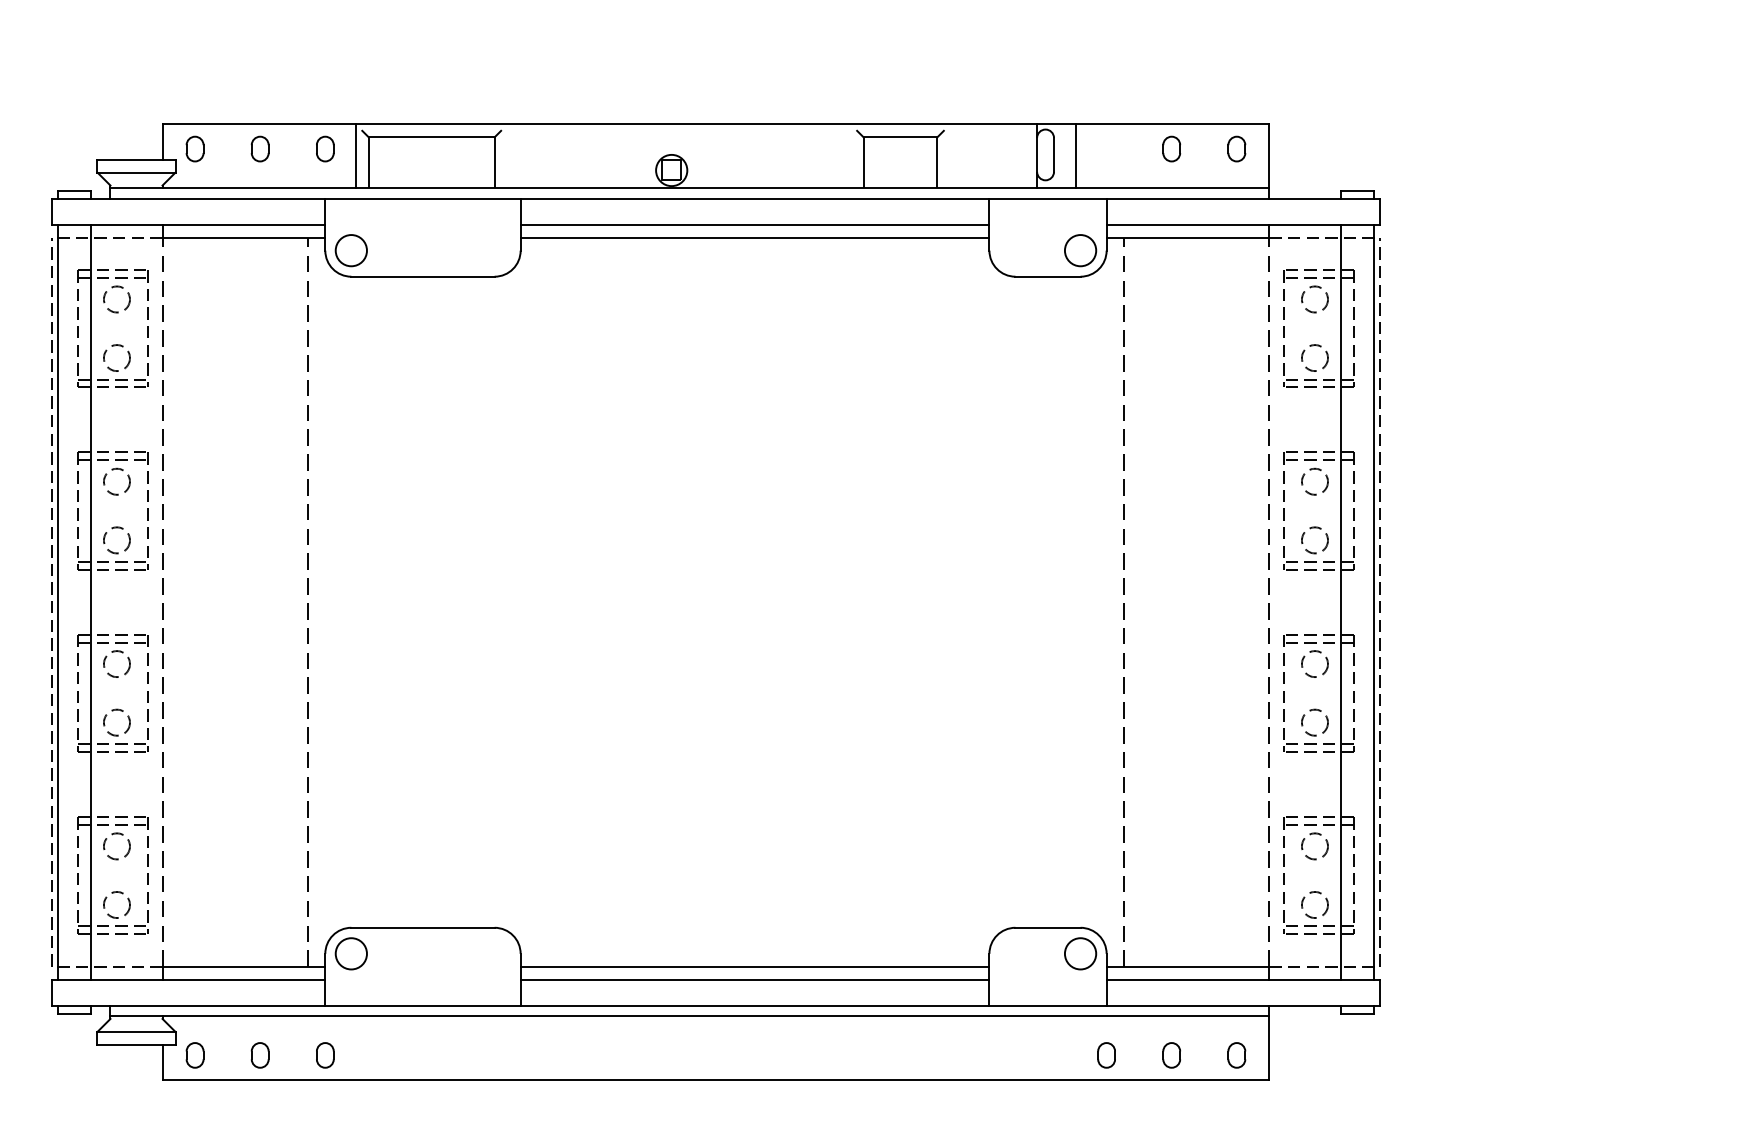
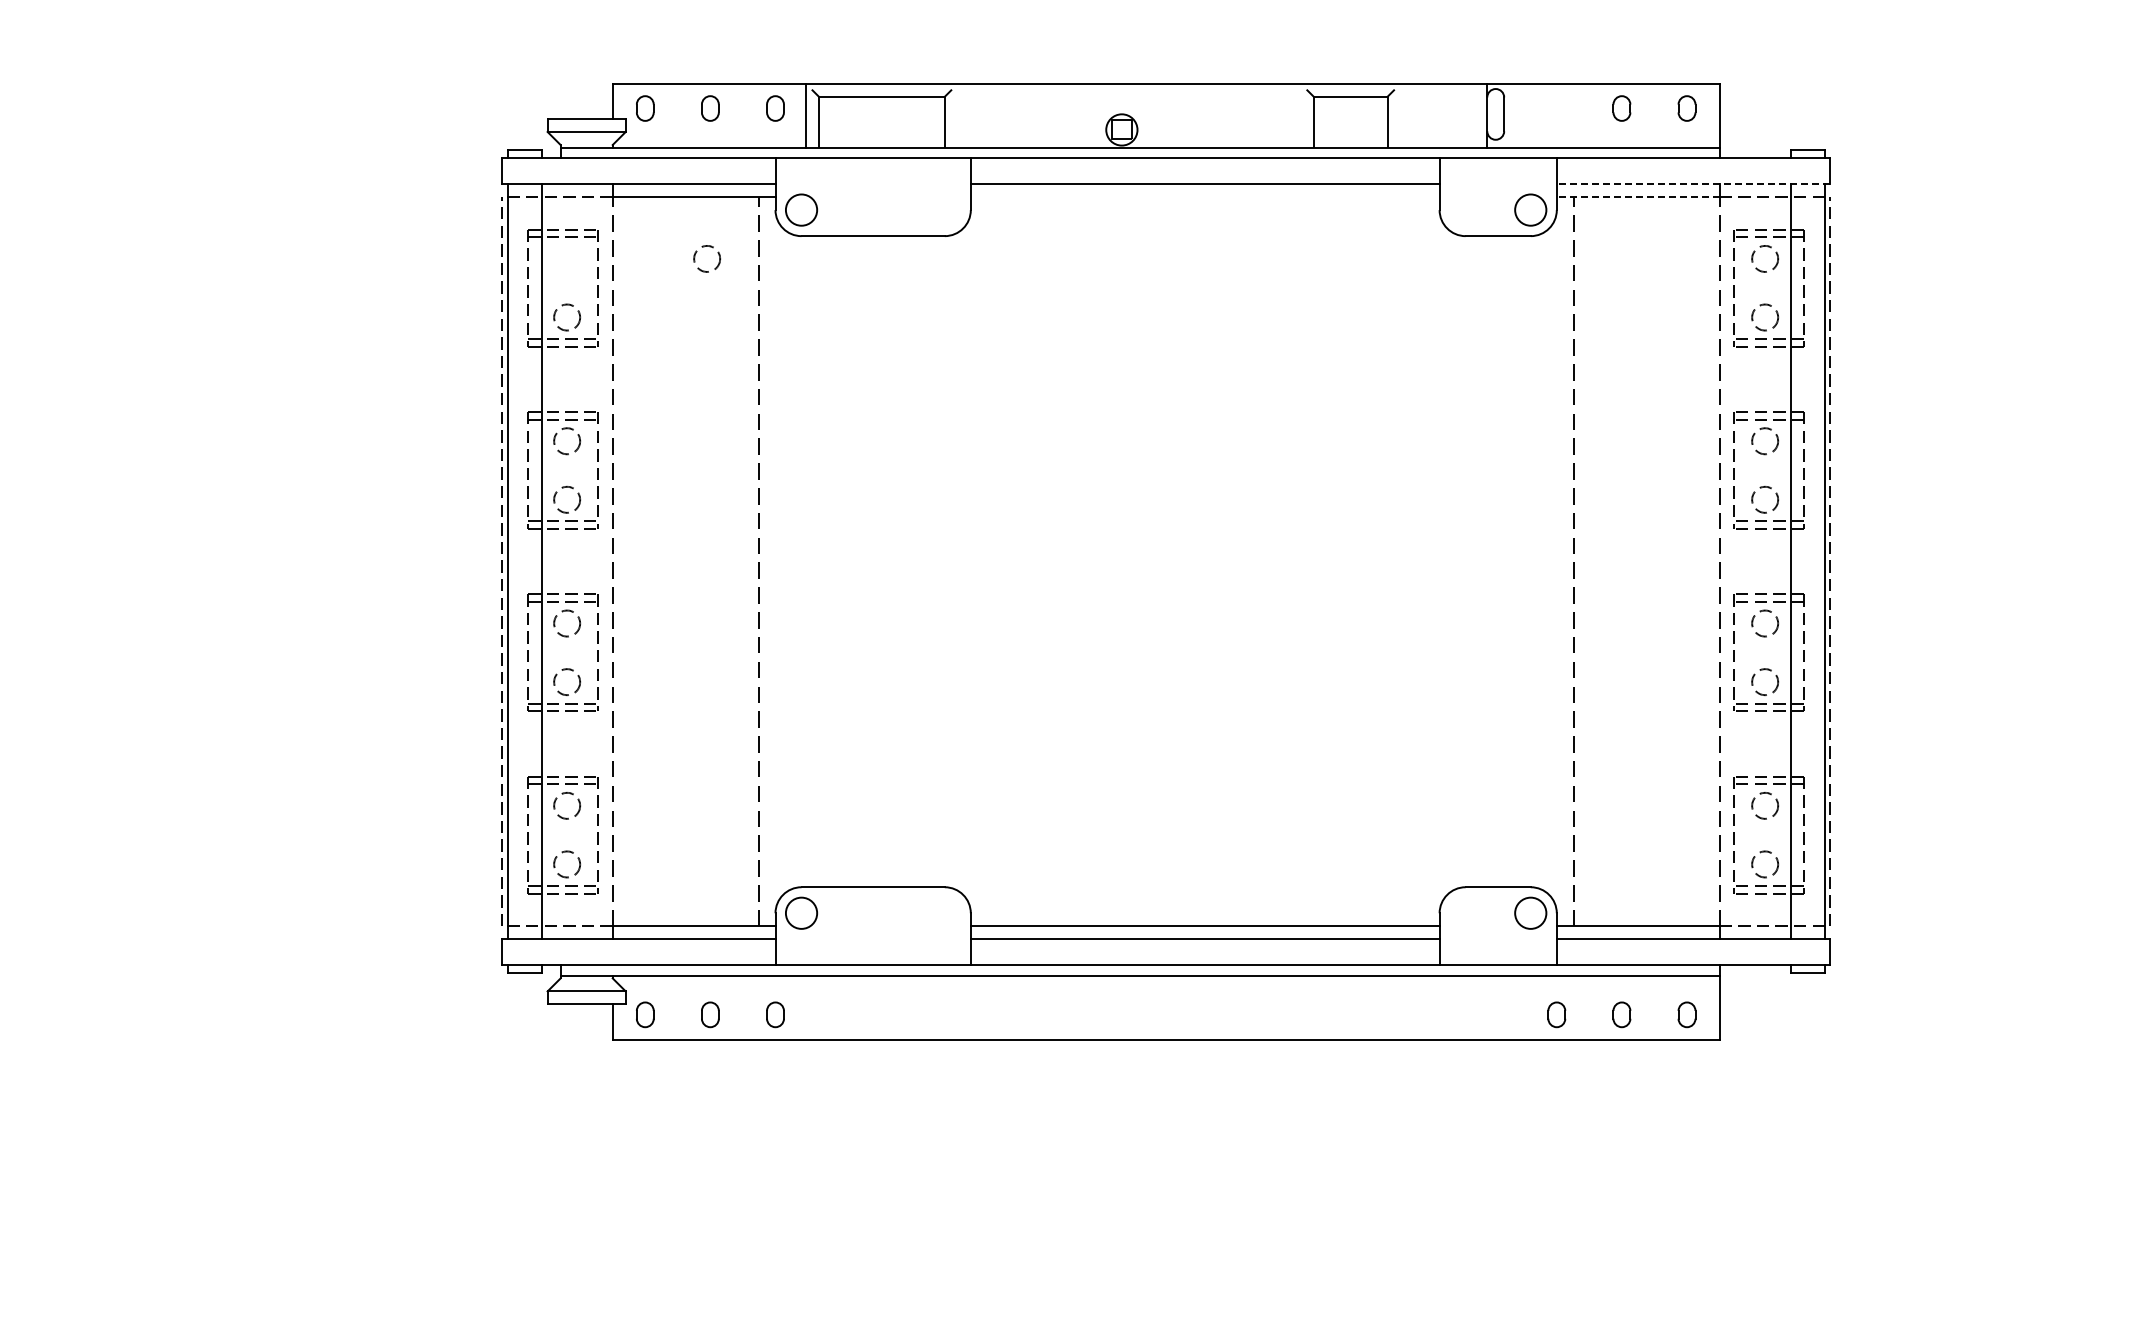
line: (1076, 156) -> (1526, 115), removed
line: (1243, 225) -> (1693, 184), solid -> dashed
line: (754, 238) -> (1204, 197), removed
line: (1187, 238) -> (1637, 197), solid -> dashed
circle: (116, 299) -> (706, 258), moved

